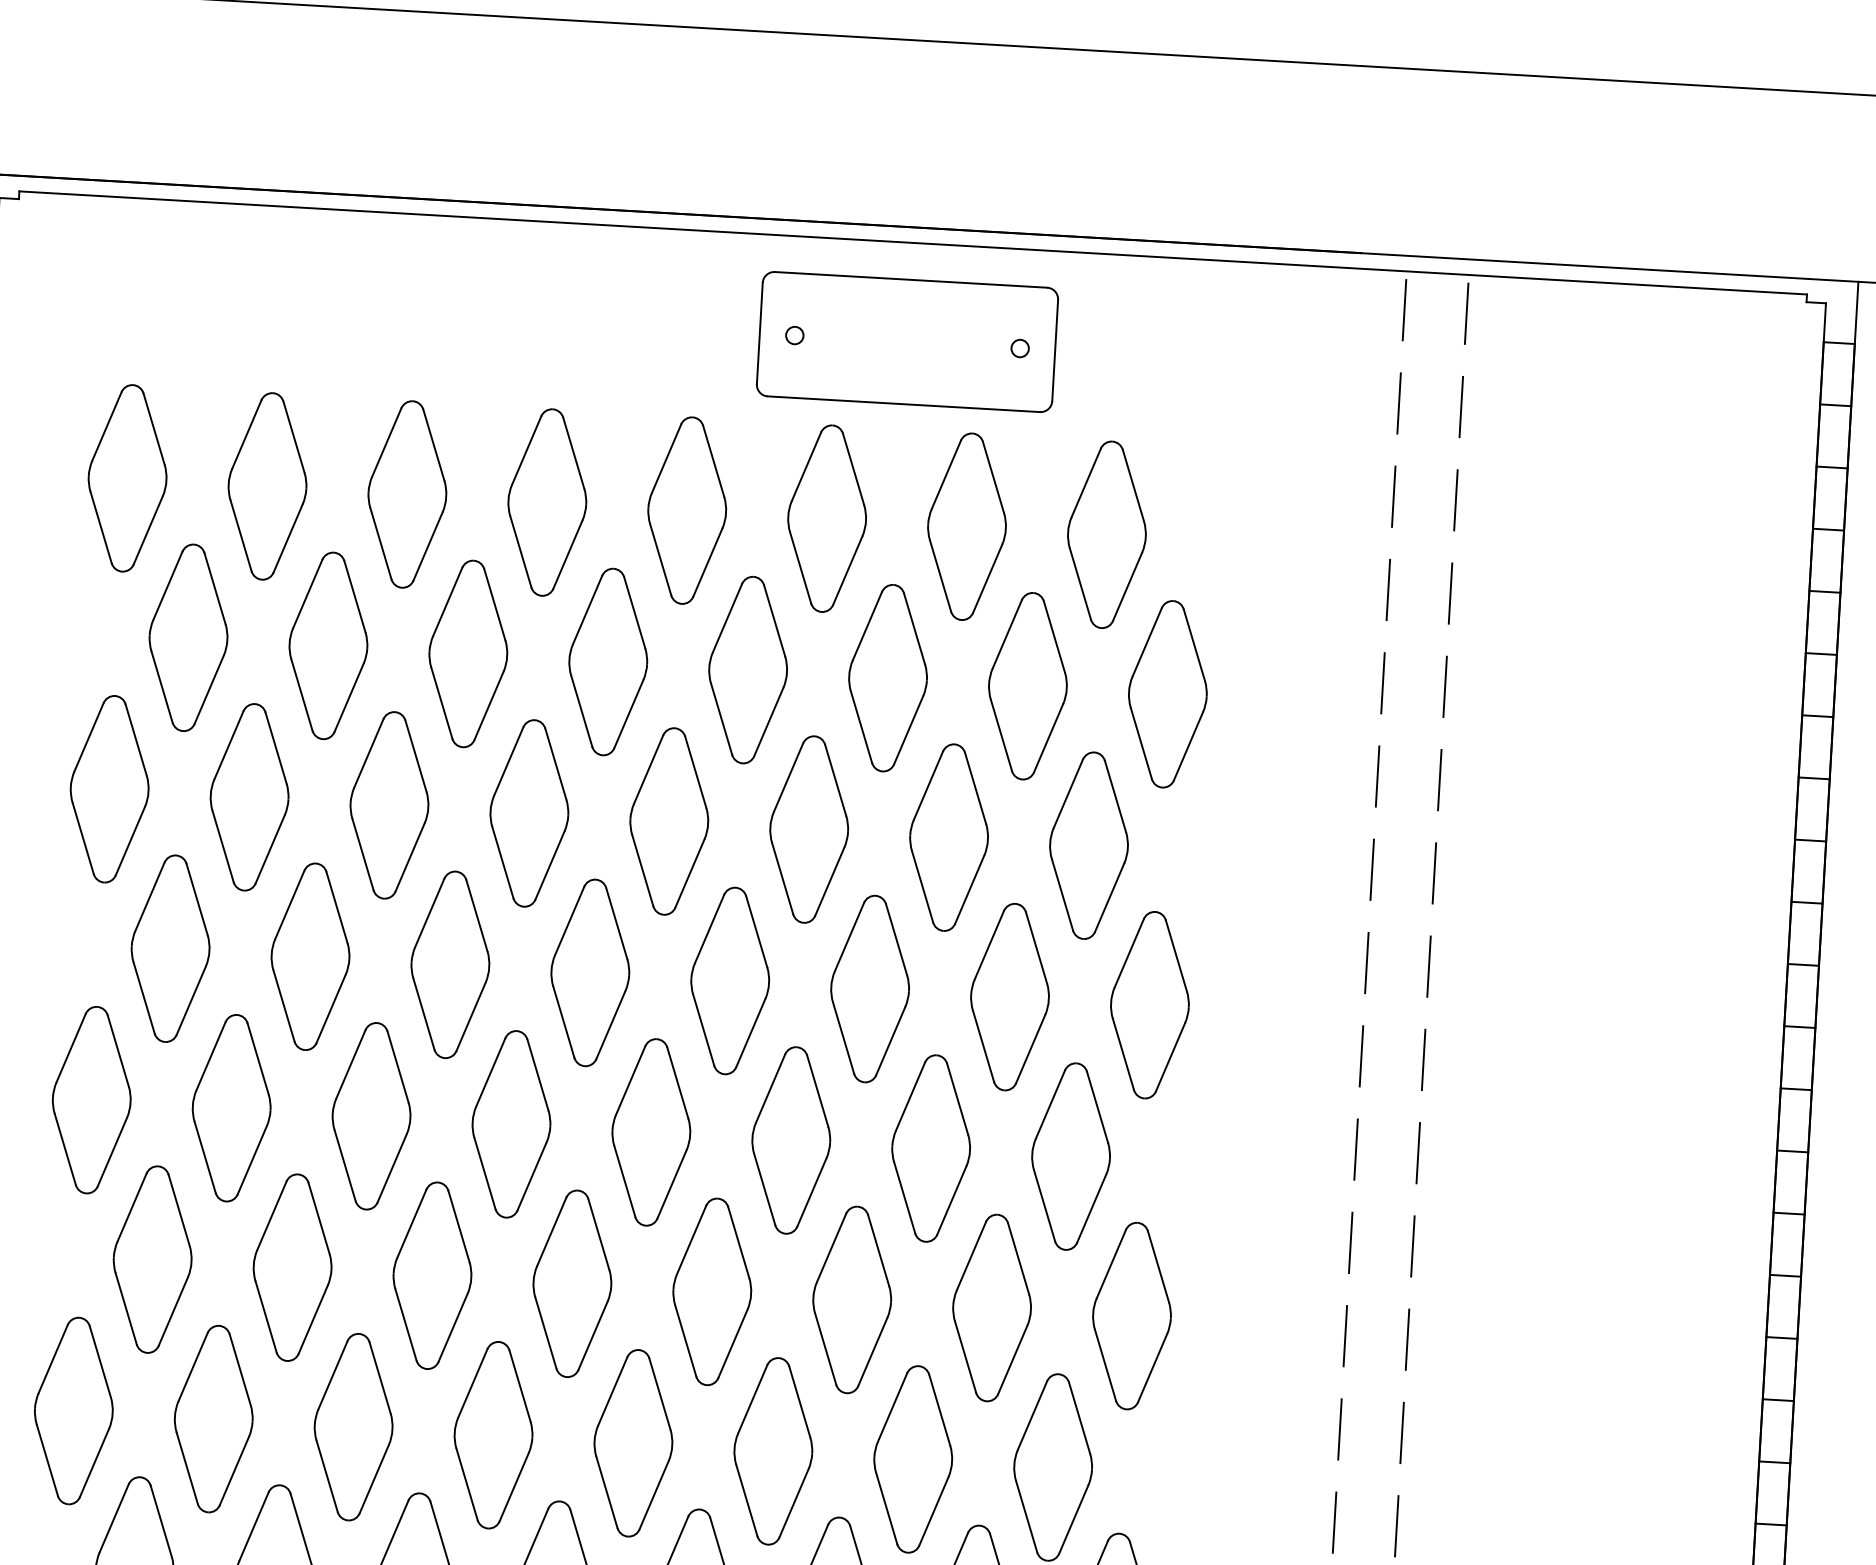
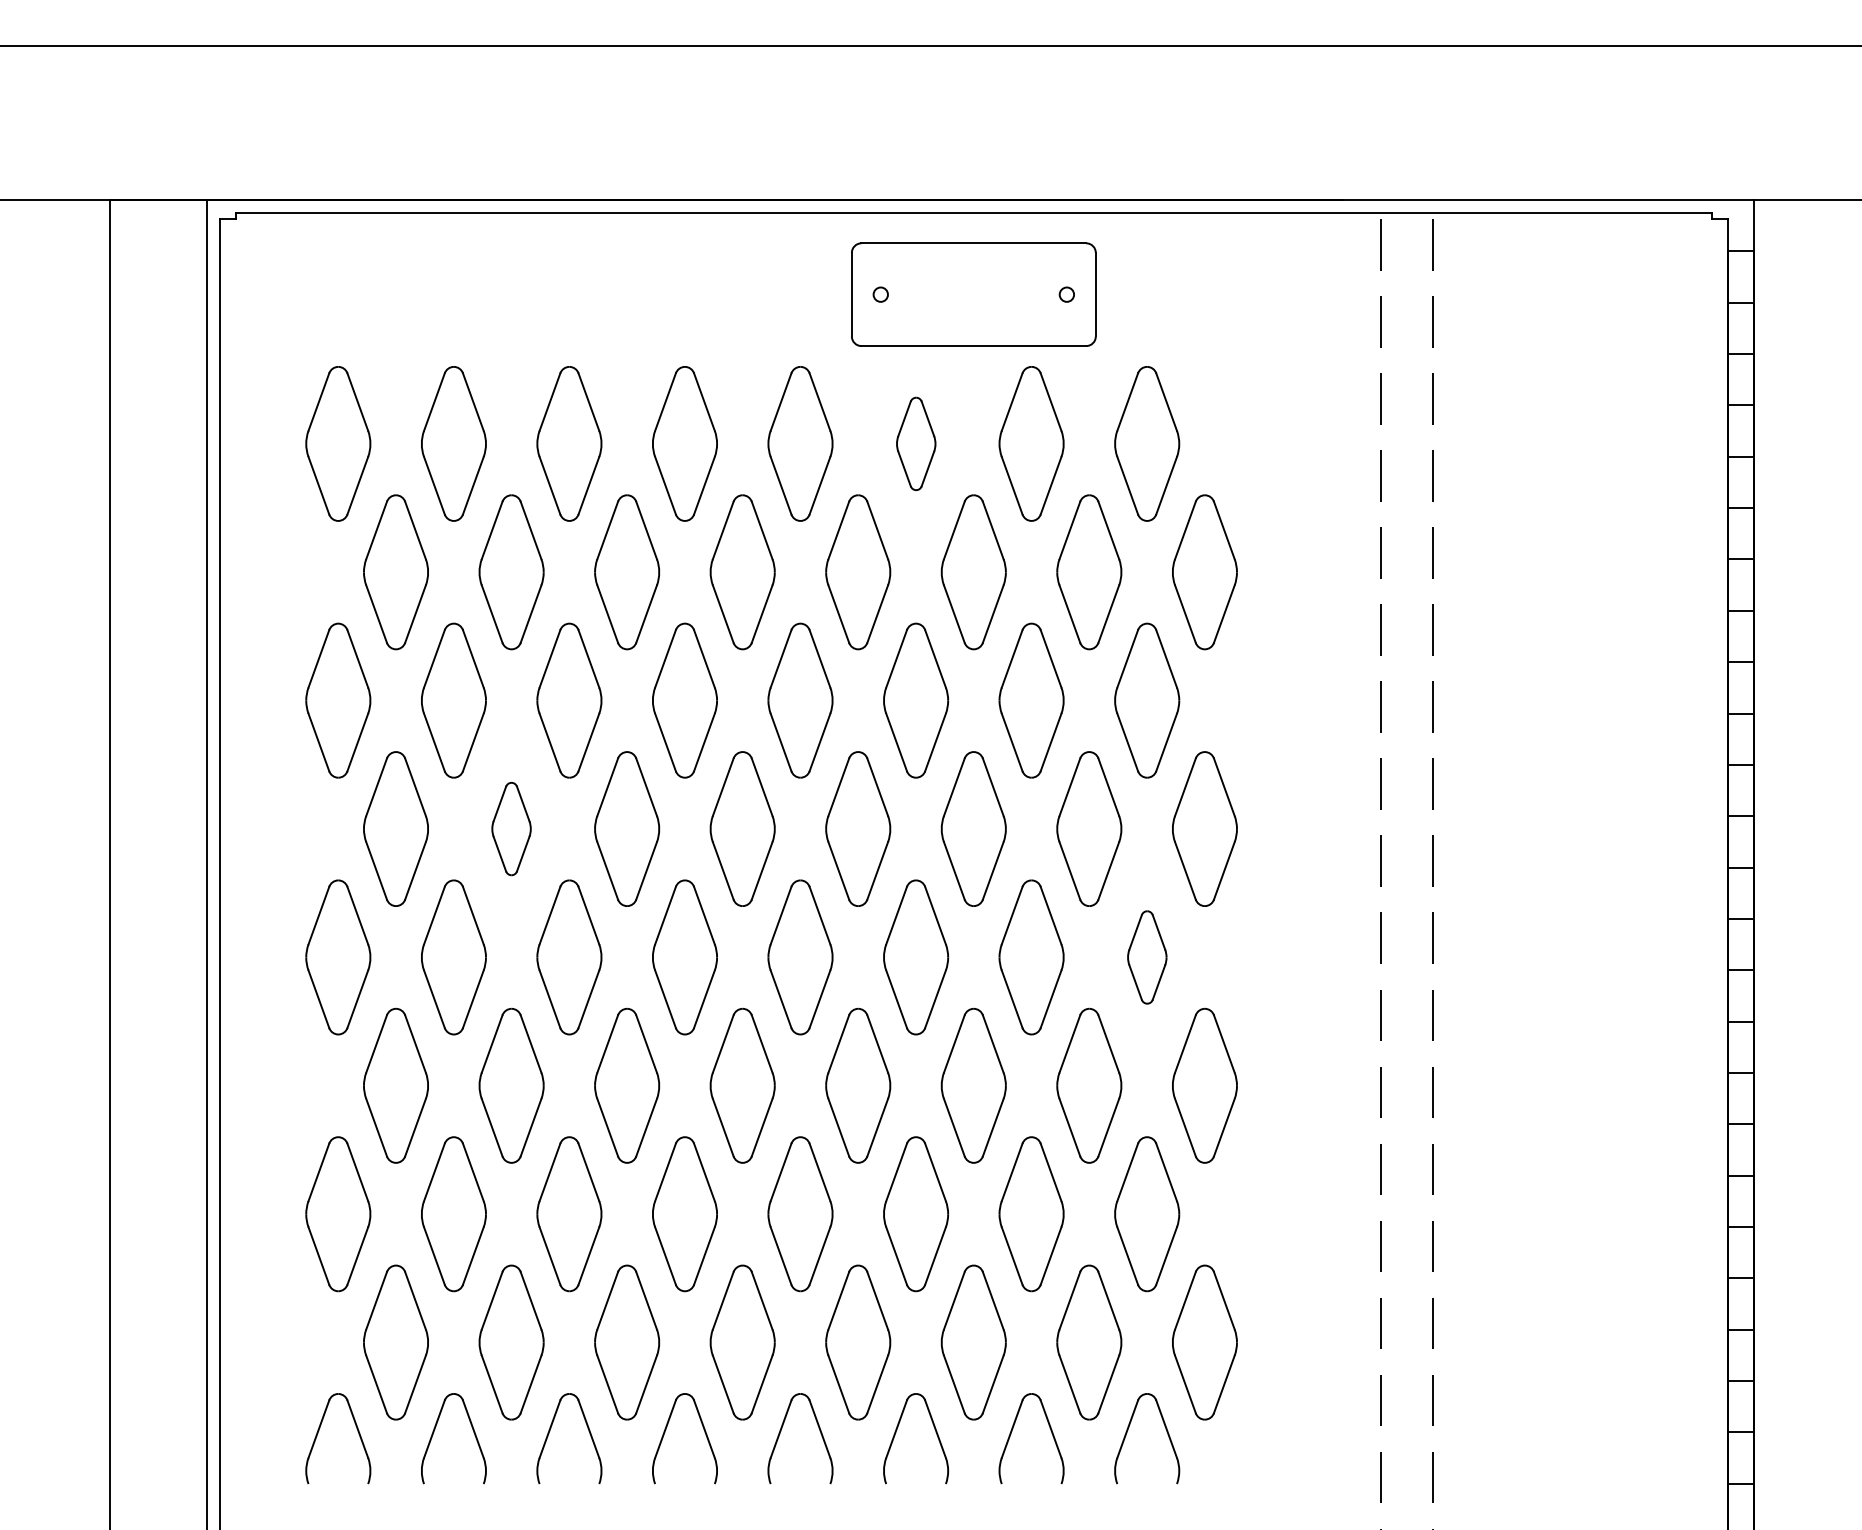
part: (827, 518) -> (916, 443), size x0.6
part: (310, 956) -> (511, 828), size x0.6
part: (1071, 1156) -> (1147, 957), size x0.6

